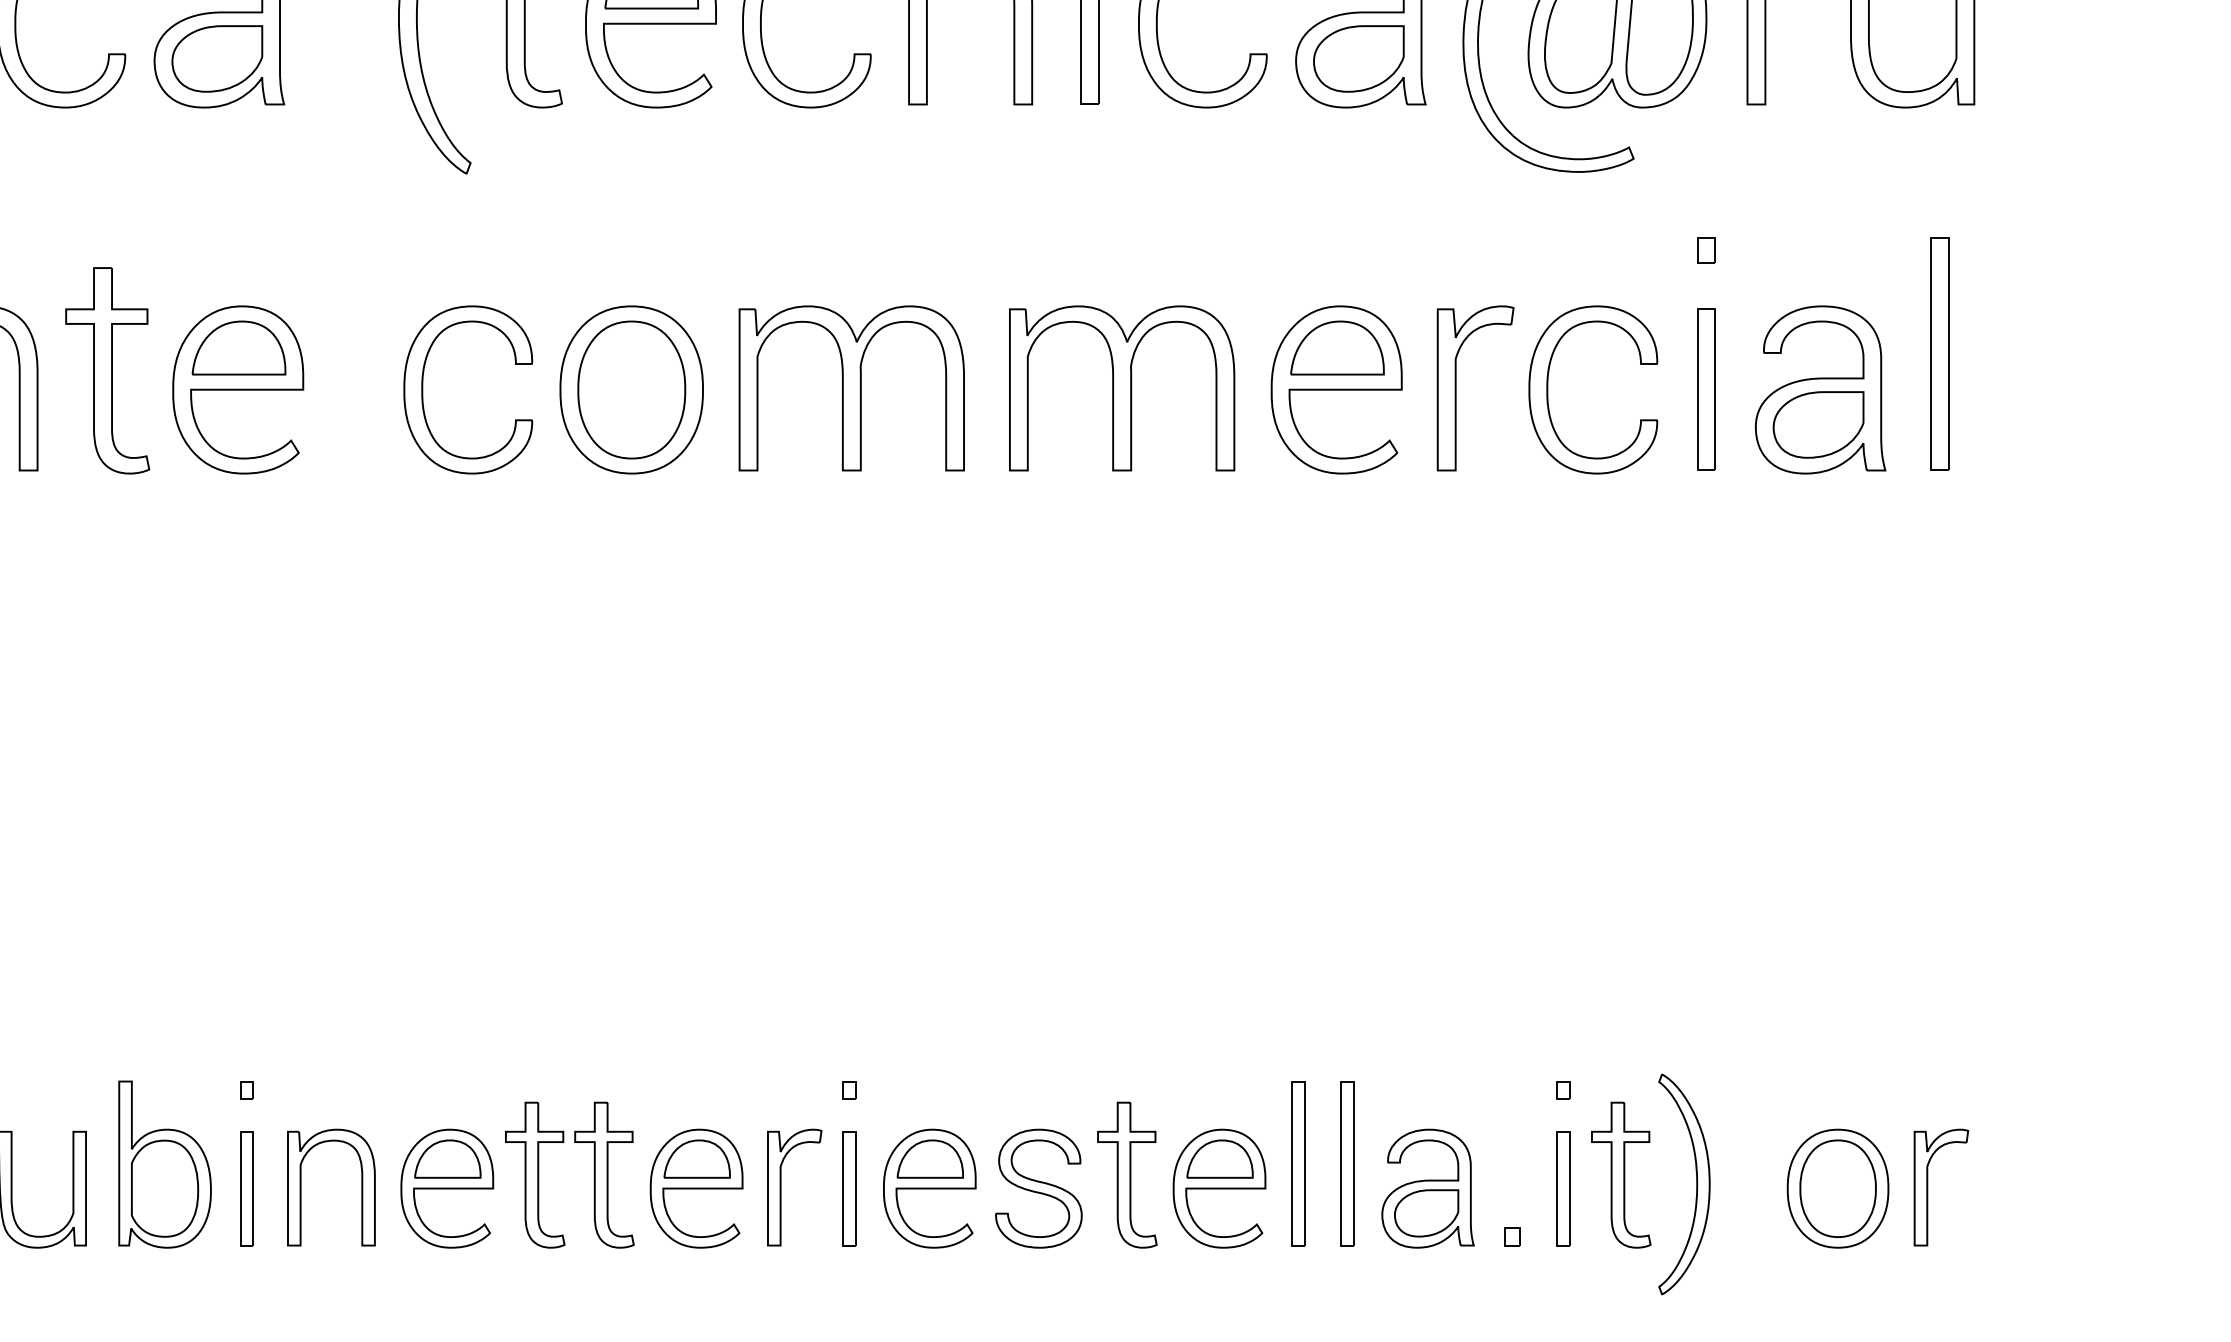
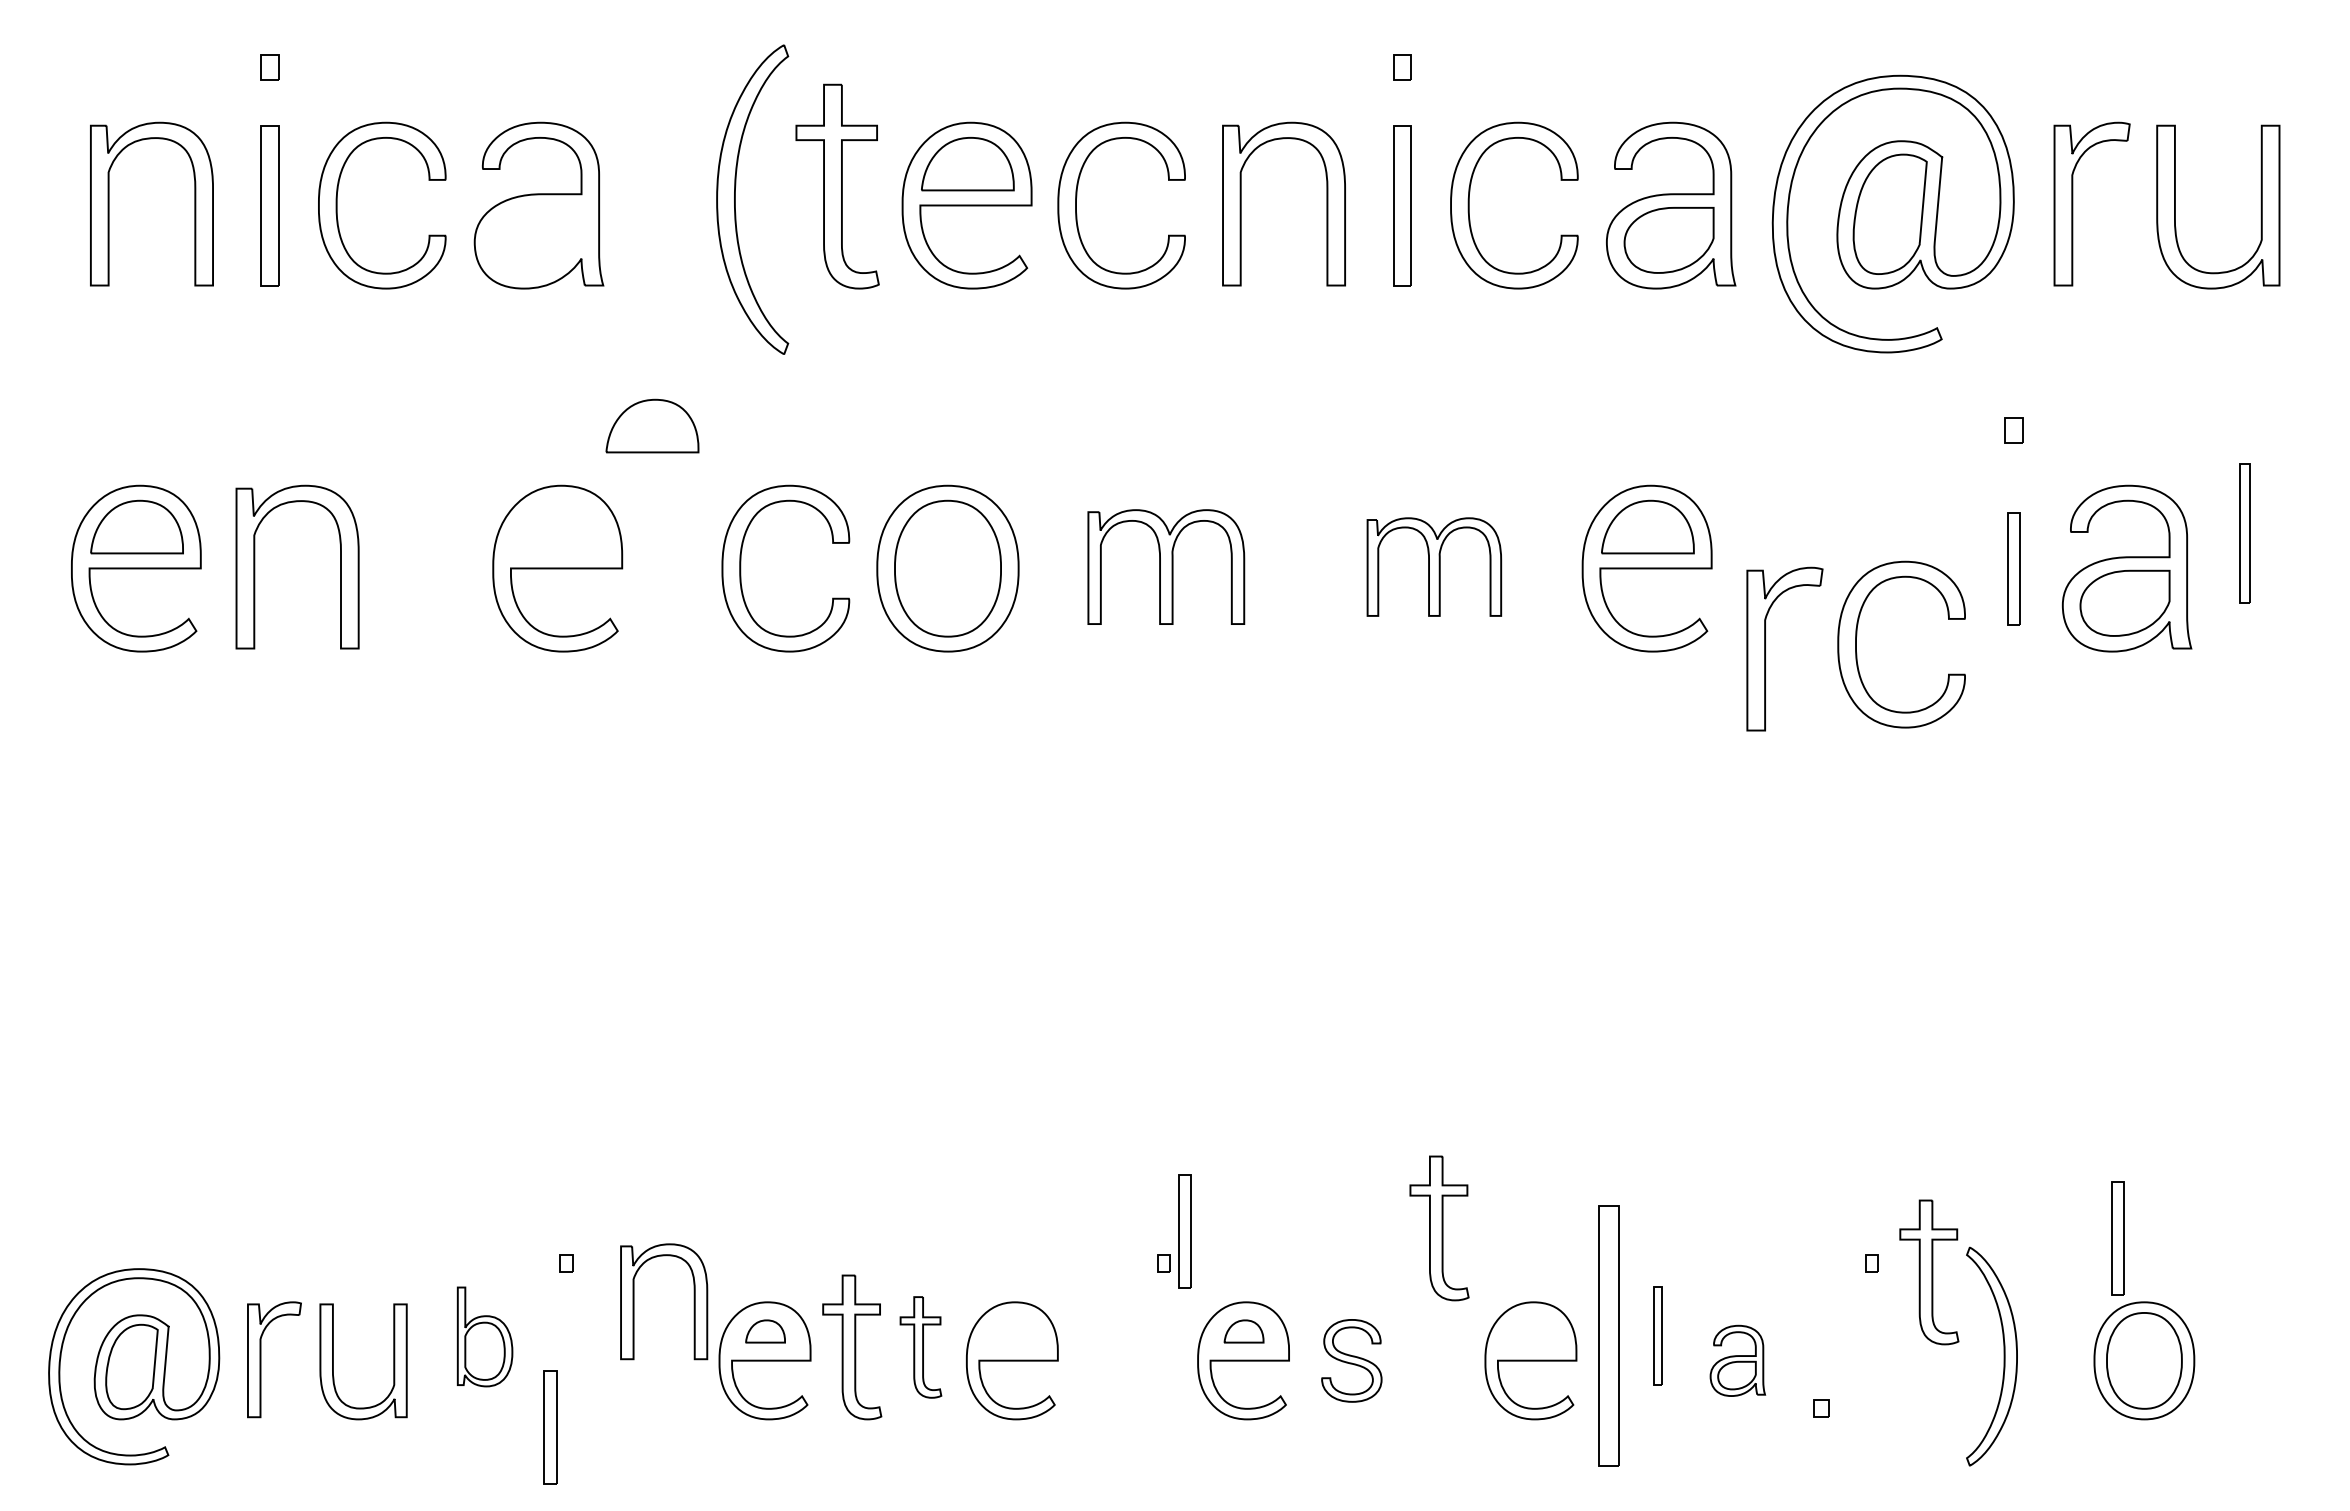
part: (216, 59) -> (536, 240), removed
part: (239, 347) -> (652, 425), moved
part: (1939, 354) -> (2244, 533), size x0.6
part: (107, 370) -> (428, 549), removed
part: (1548, 380) -> (1857, 635), moved
part: (852, 387) -> (1166, 566), size x0.7
part: (1122, 387) -> (1434, 566), size x0.6
part: (1456, 387) -> (1765, 648), moved
part: (1706, 389) -> (2013, 568), size x0.7
part: (447, 1159) -> (765, 1331), size x0.6
part: (696, 1159) -> (1012, 1331), removed
part: (929, 1159) -> (1243, 1331), size x0.6
part: (1220, 1159) -> (1531, 1331), removed
part: (1298, 1163) -> (1609, 1335), size x1.6
part: (1347, 1163) -> (1657, 1335), size x0.6
part: (164, 1164) -> (484, 1336), size x0.6
part: (604, 1175) -> (920, 1347), size x0.7
part: (1127, 1175) -> (1439, 1228), moved
part: (1621, 1175) -> (1929, 1272), moved
part: (361, 1187) -> (693, 1301), moved
part: (781, 1187) -> (1096, 1359), removed
part: (1927, 1187) -> (2233, 1359), removed
part: (247, 1188) -> (550, 1427), moved
part: (849, 1188) -> (1184, 1231), moved
part: (1038, 1188) -> (1351, 1360), size x0.7
part: (1427, 1188) -> (1737, 1360), size x0.6
part: (1562, 1188) -> (2117, 1238), moved

